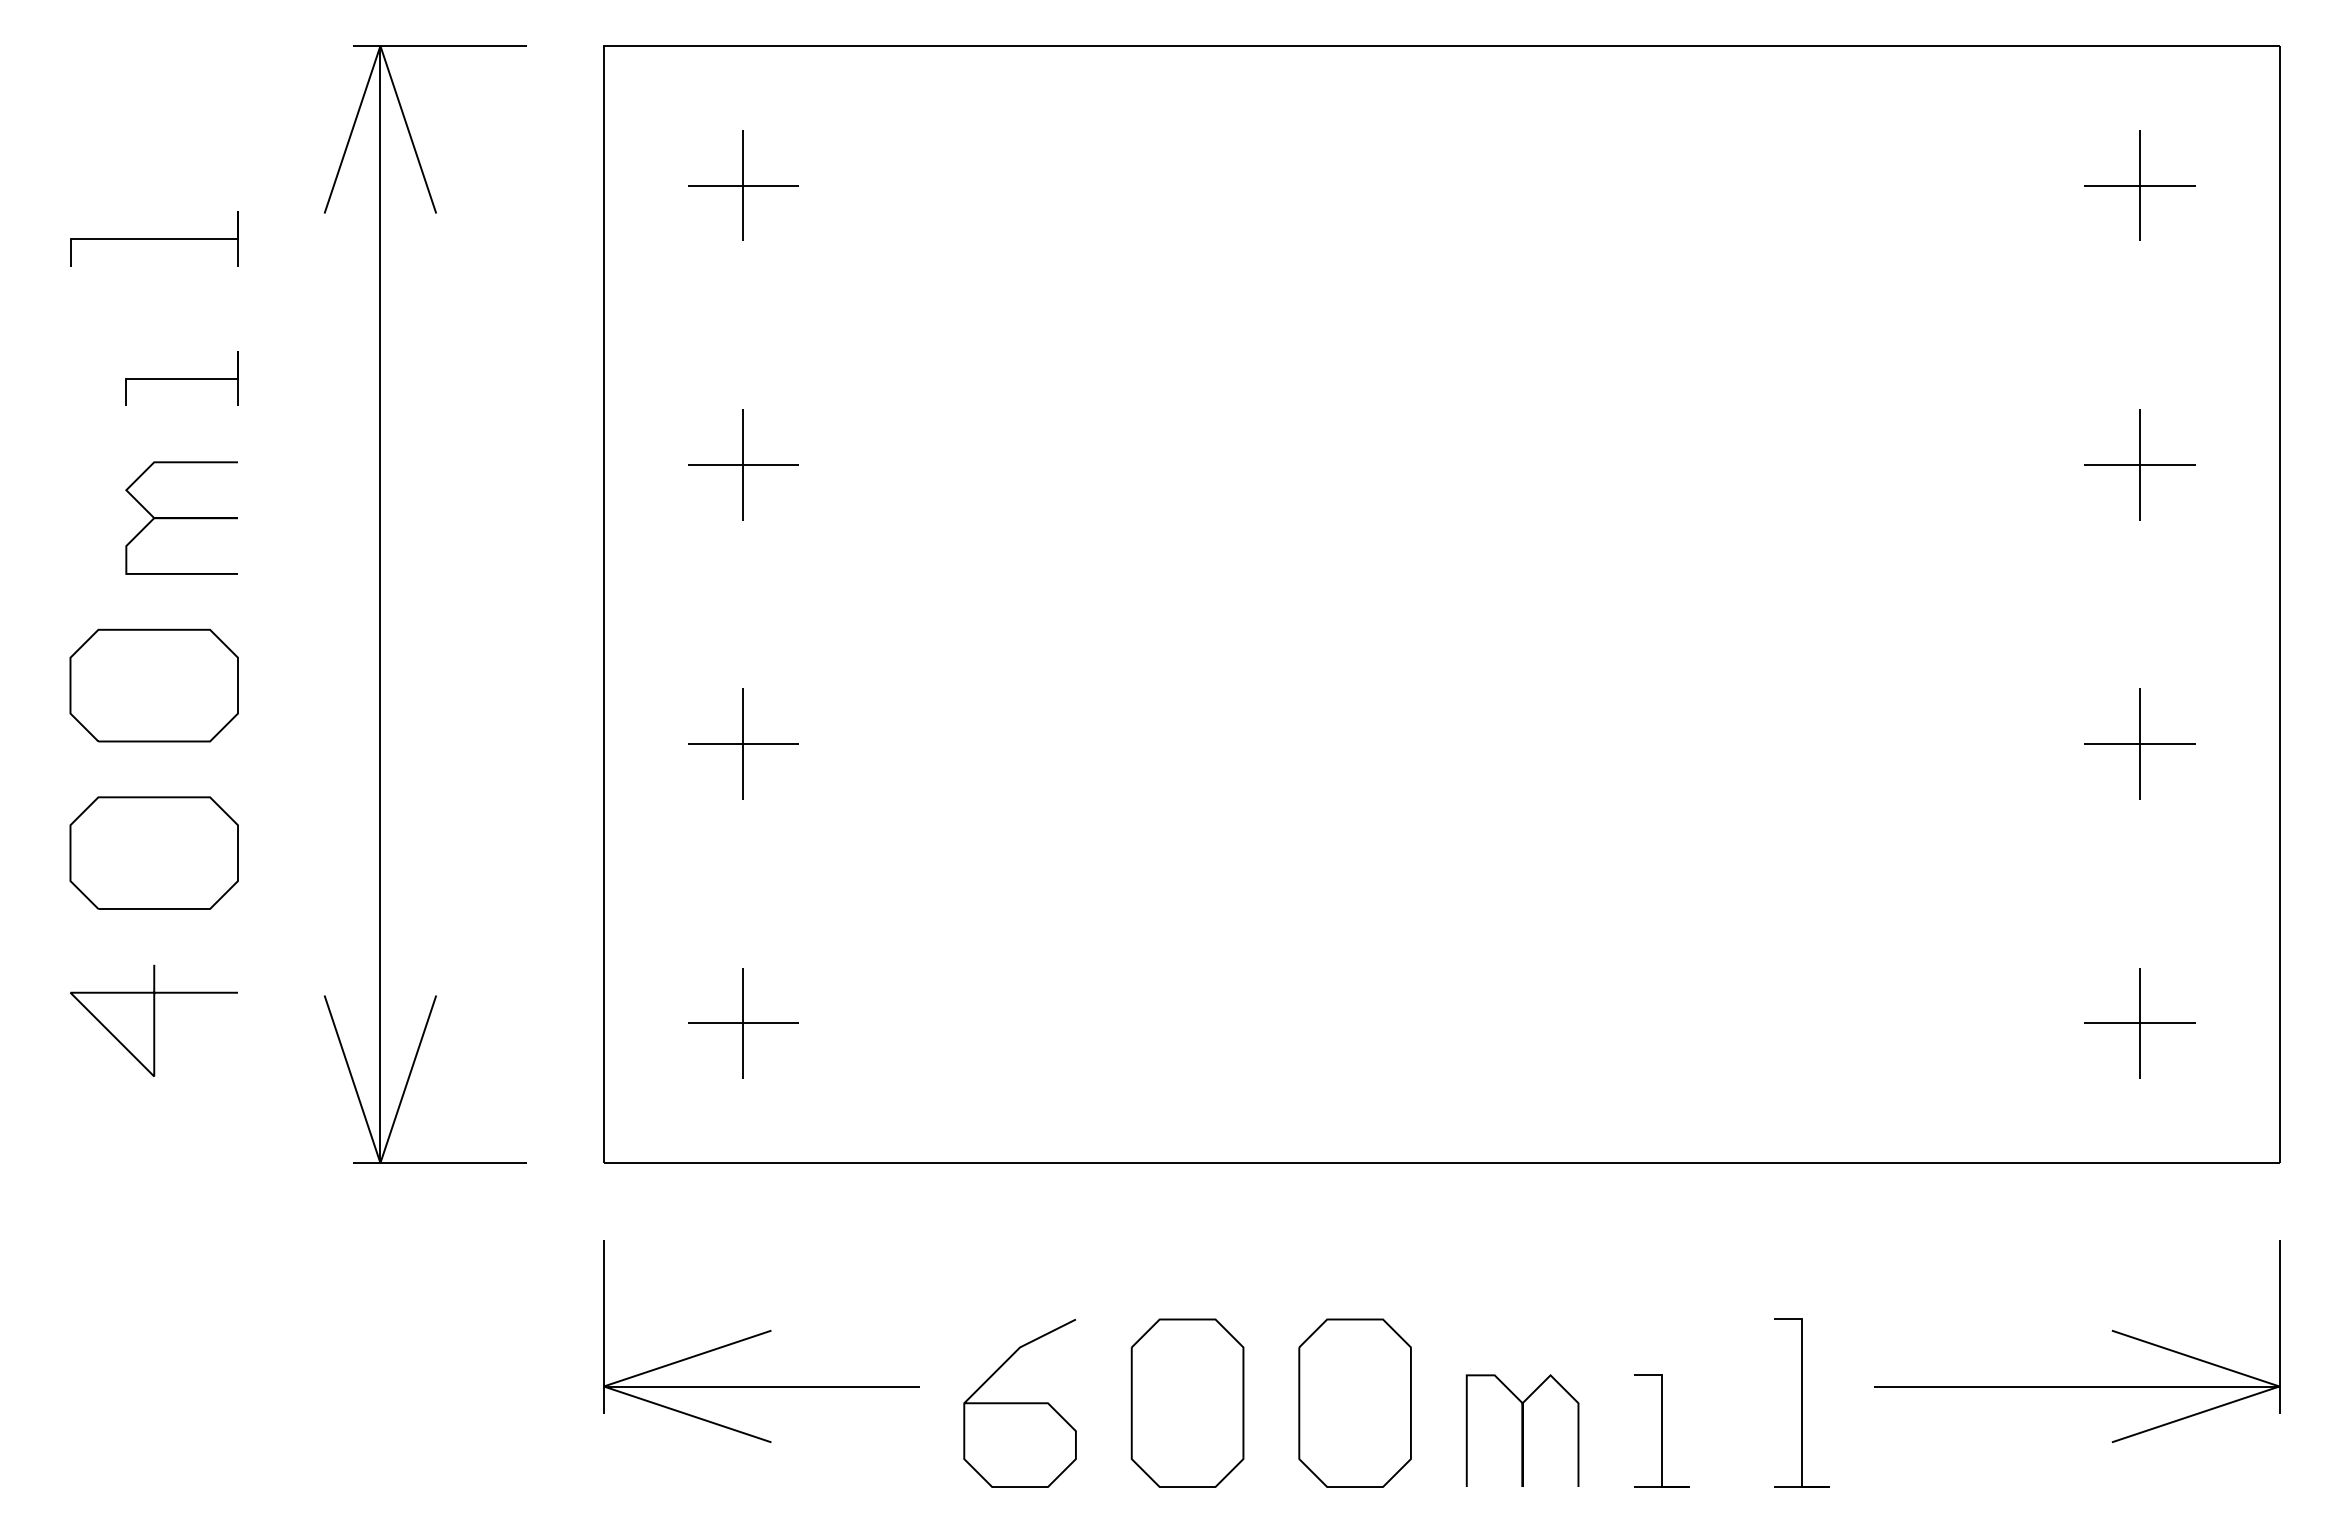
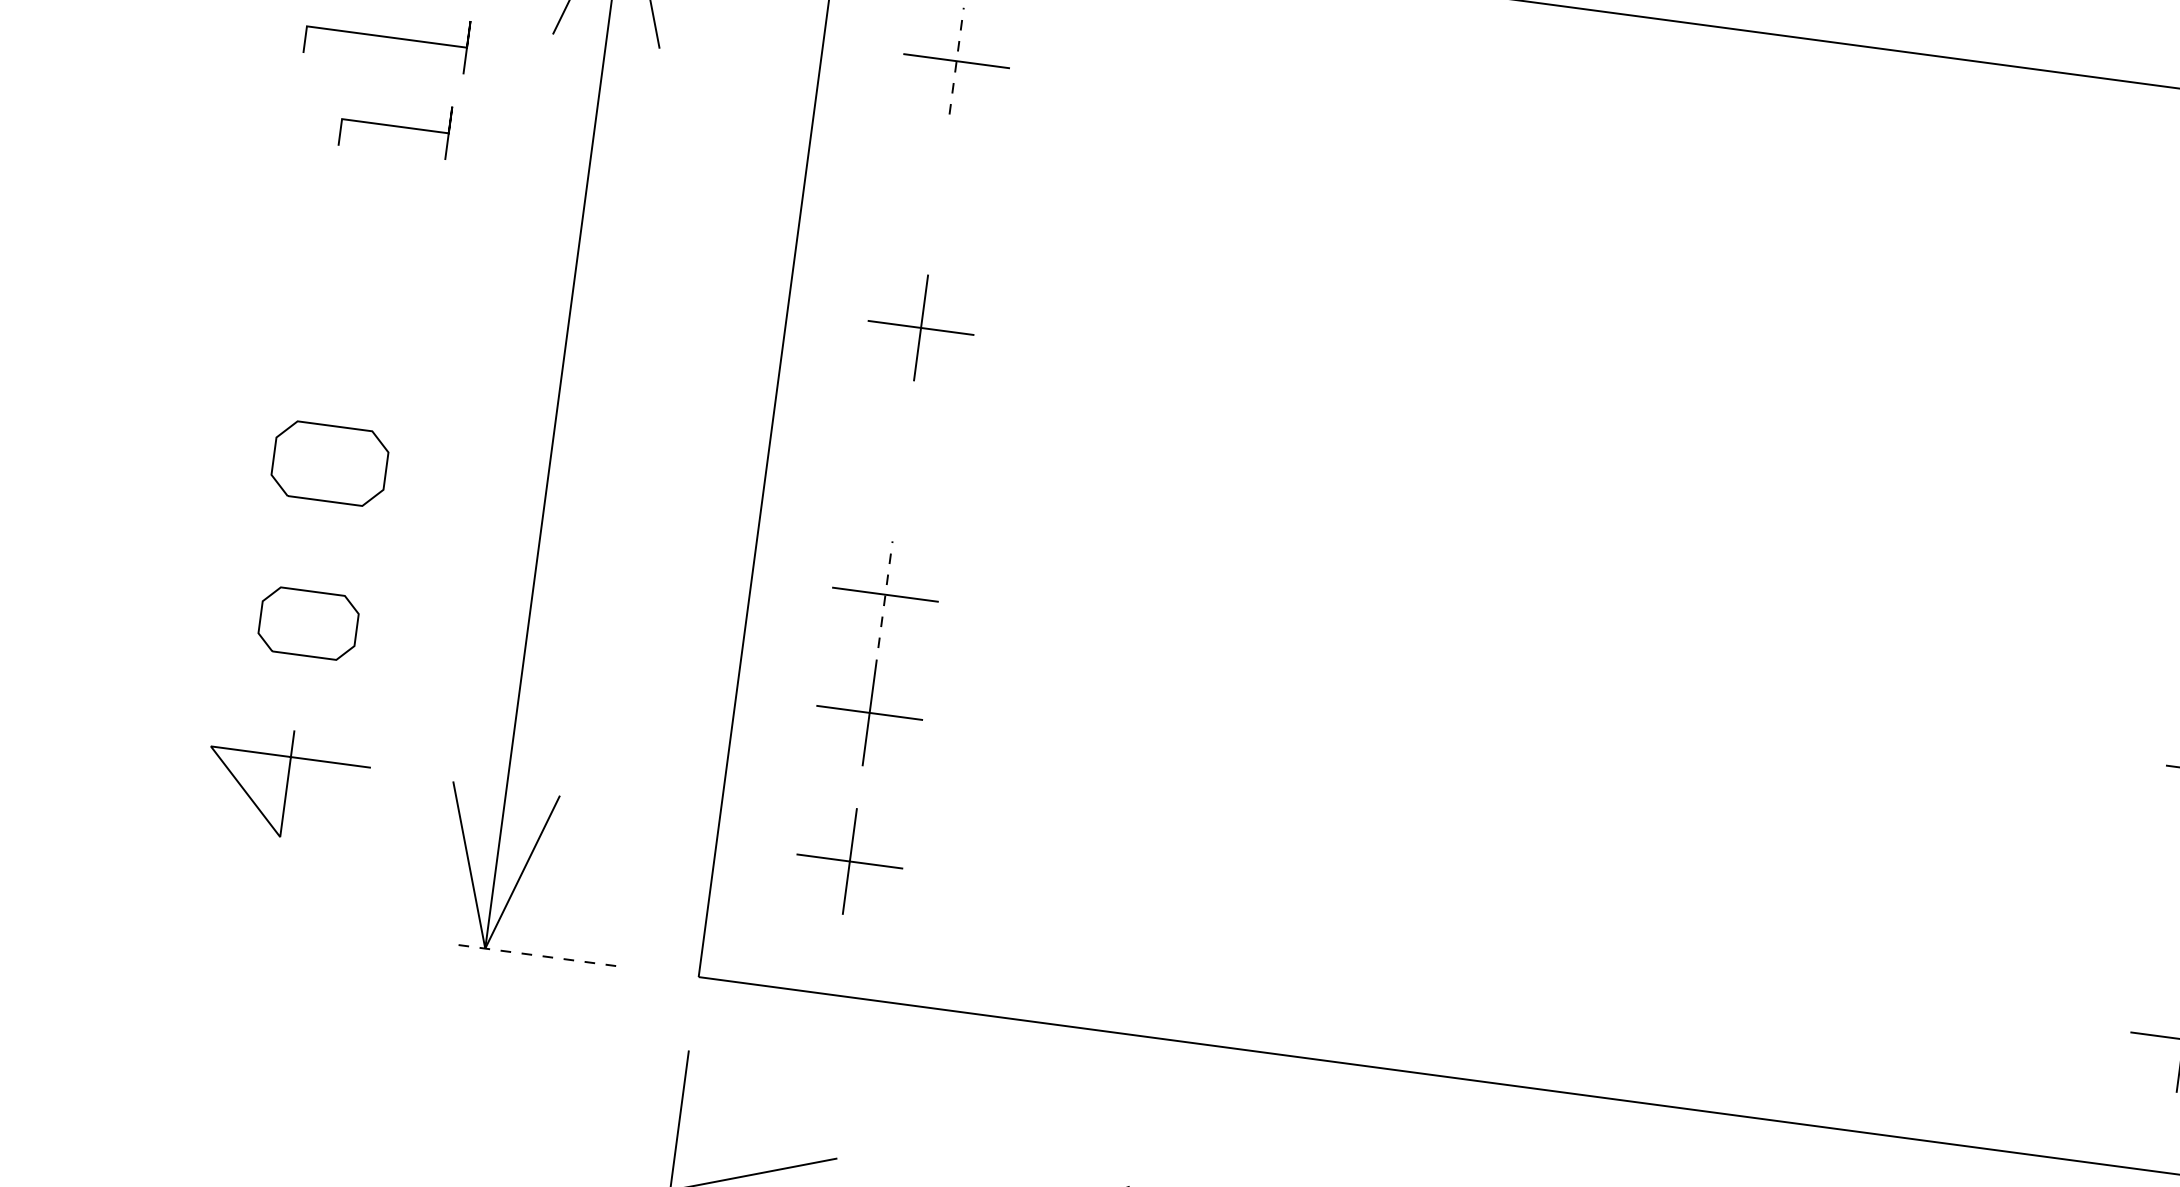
line: (743, 185) -> (956, 61), solid -> dashed
line: (181, 378) -> (394, 126), moved
curve: (181, 517) -> (377, 306), removed
part: (153, 685) -> (329, 463), size x0.7
line: (743, 744) -> (885, 595), solid -> dashed
part: (153, 852) -> (308, 623), size x0.6
part: (743, 867) -> (869, 712), added
line: (440, 1163) -> (542, 956), solid -> dashed

